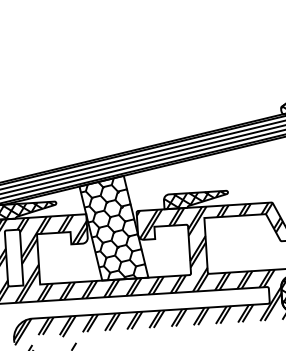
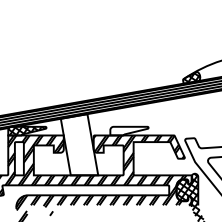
hatch: (194, 199) -> (128, 130), removed
hatch: (112, 229) -> (78, 145), removed

